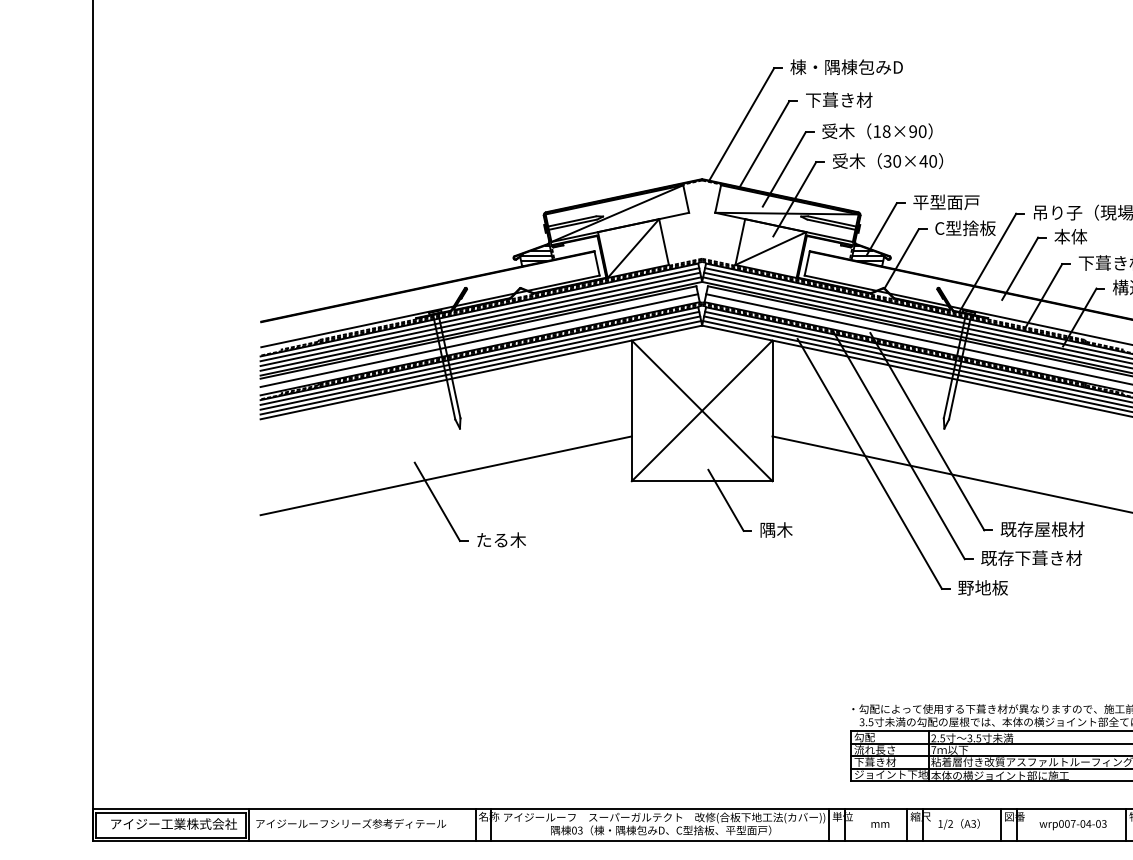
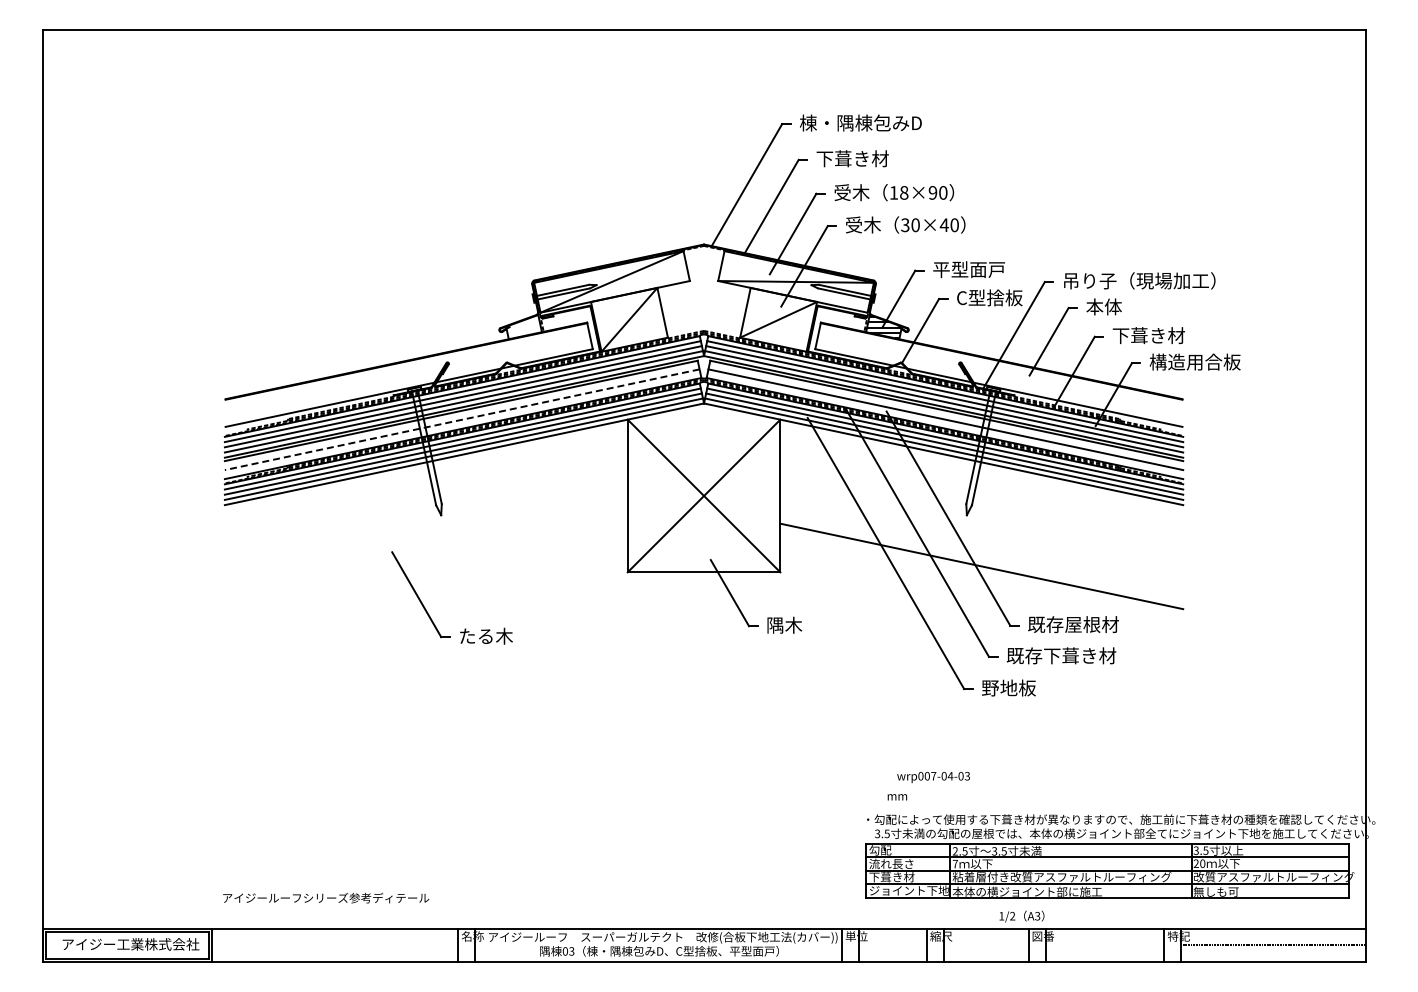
hatch: (535, 255) -> (523, 327), removed
line: (479, 340) -> (462, 419), solid -> dashed
line: (445, 475) -> (425, 566), removed
text: (351, 823) -> (326, 897), moved
text: (958, 824) -> (1021, 916), moved
text: (880, 825) -> (897, 797), moved
text: (1073, 825) -> (933, 777), moved

